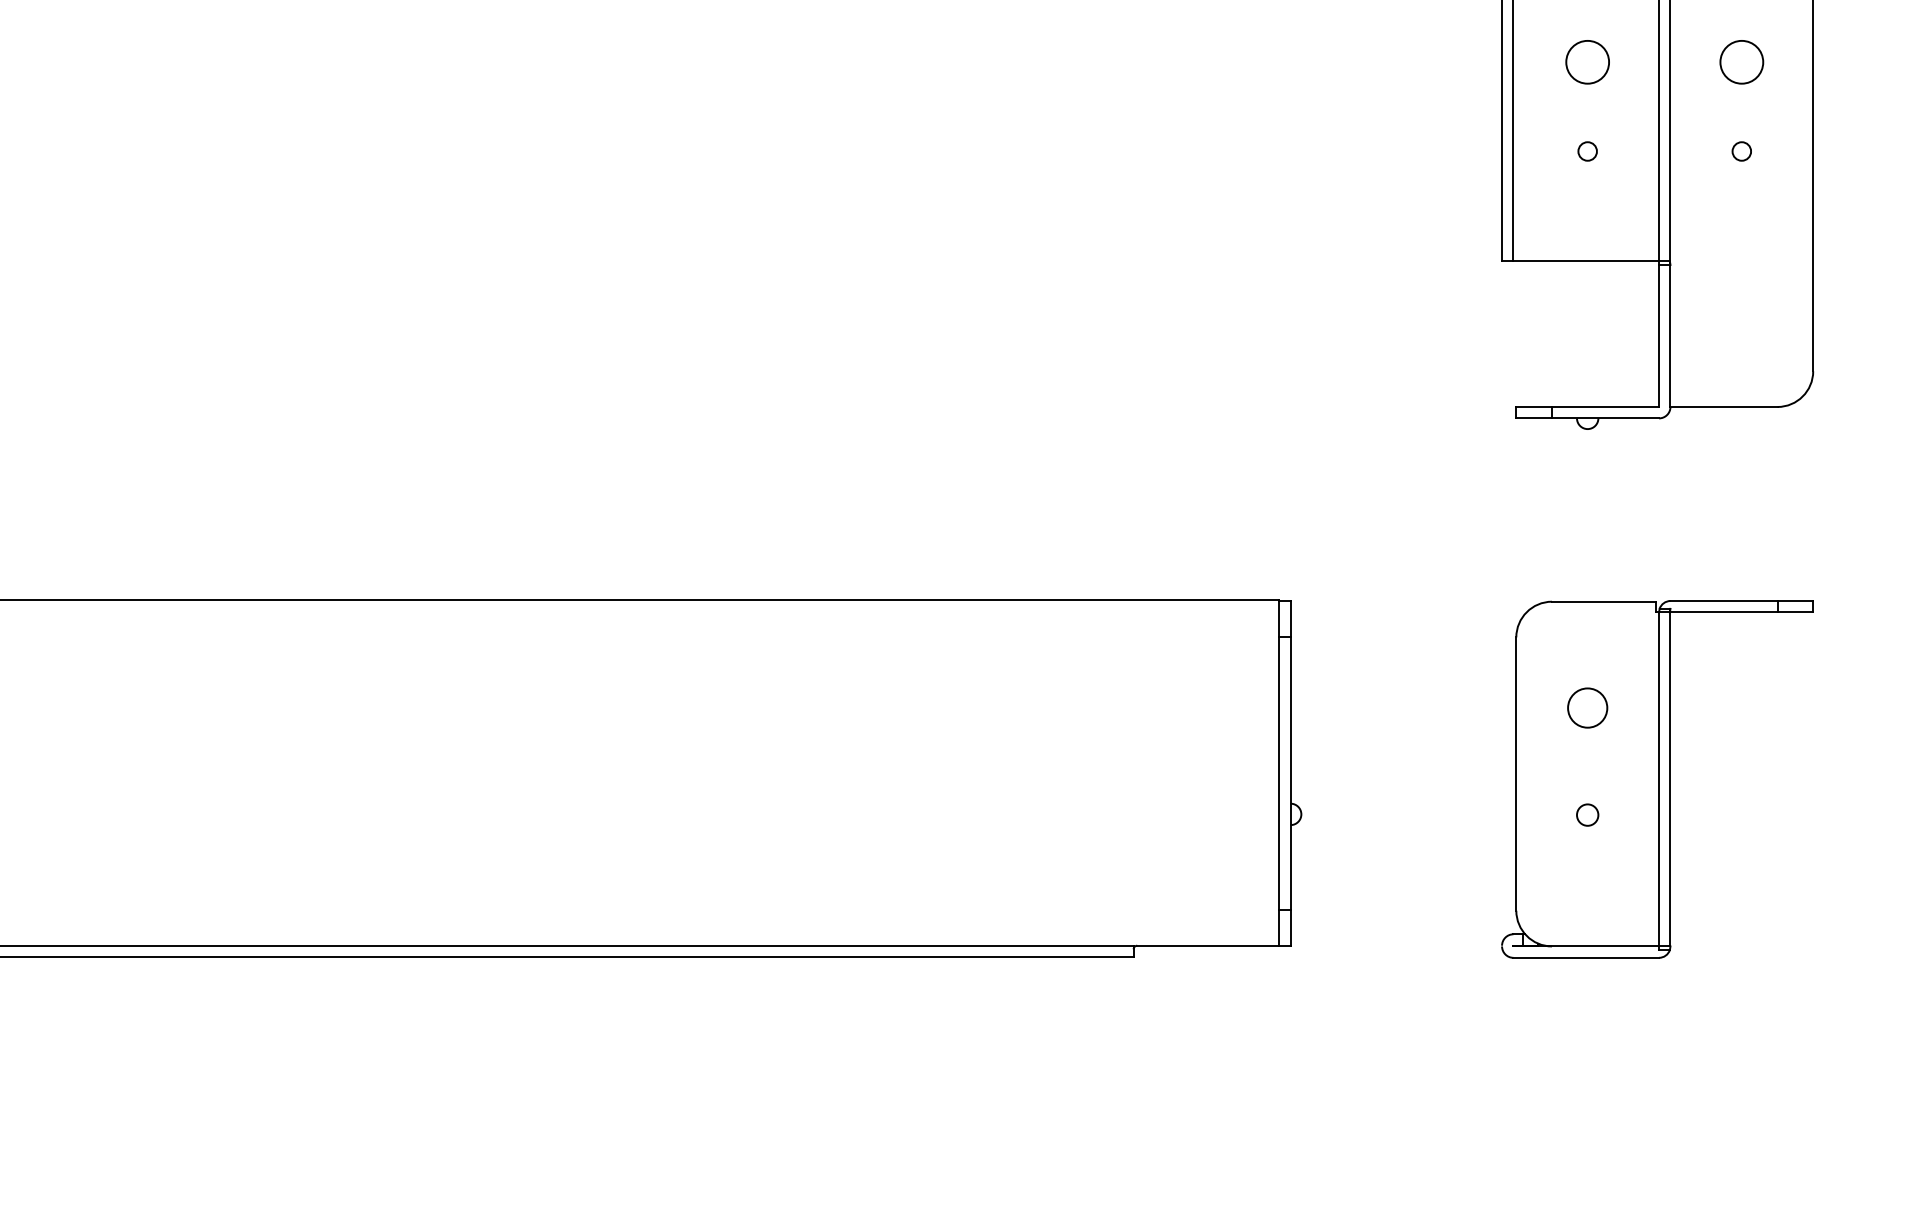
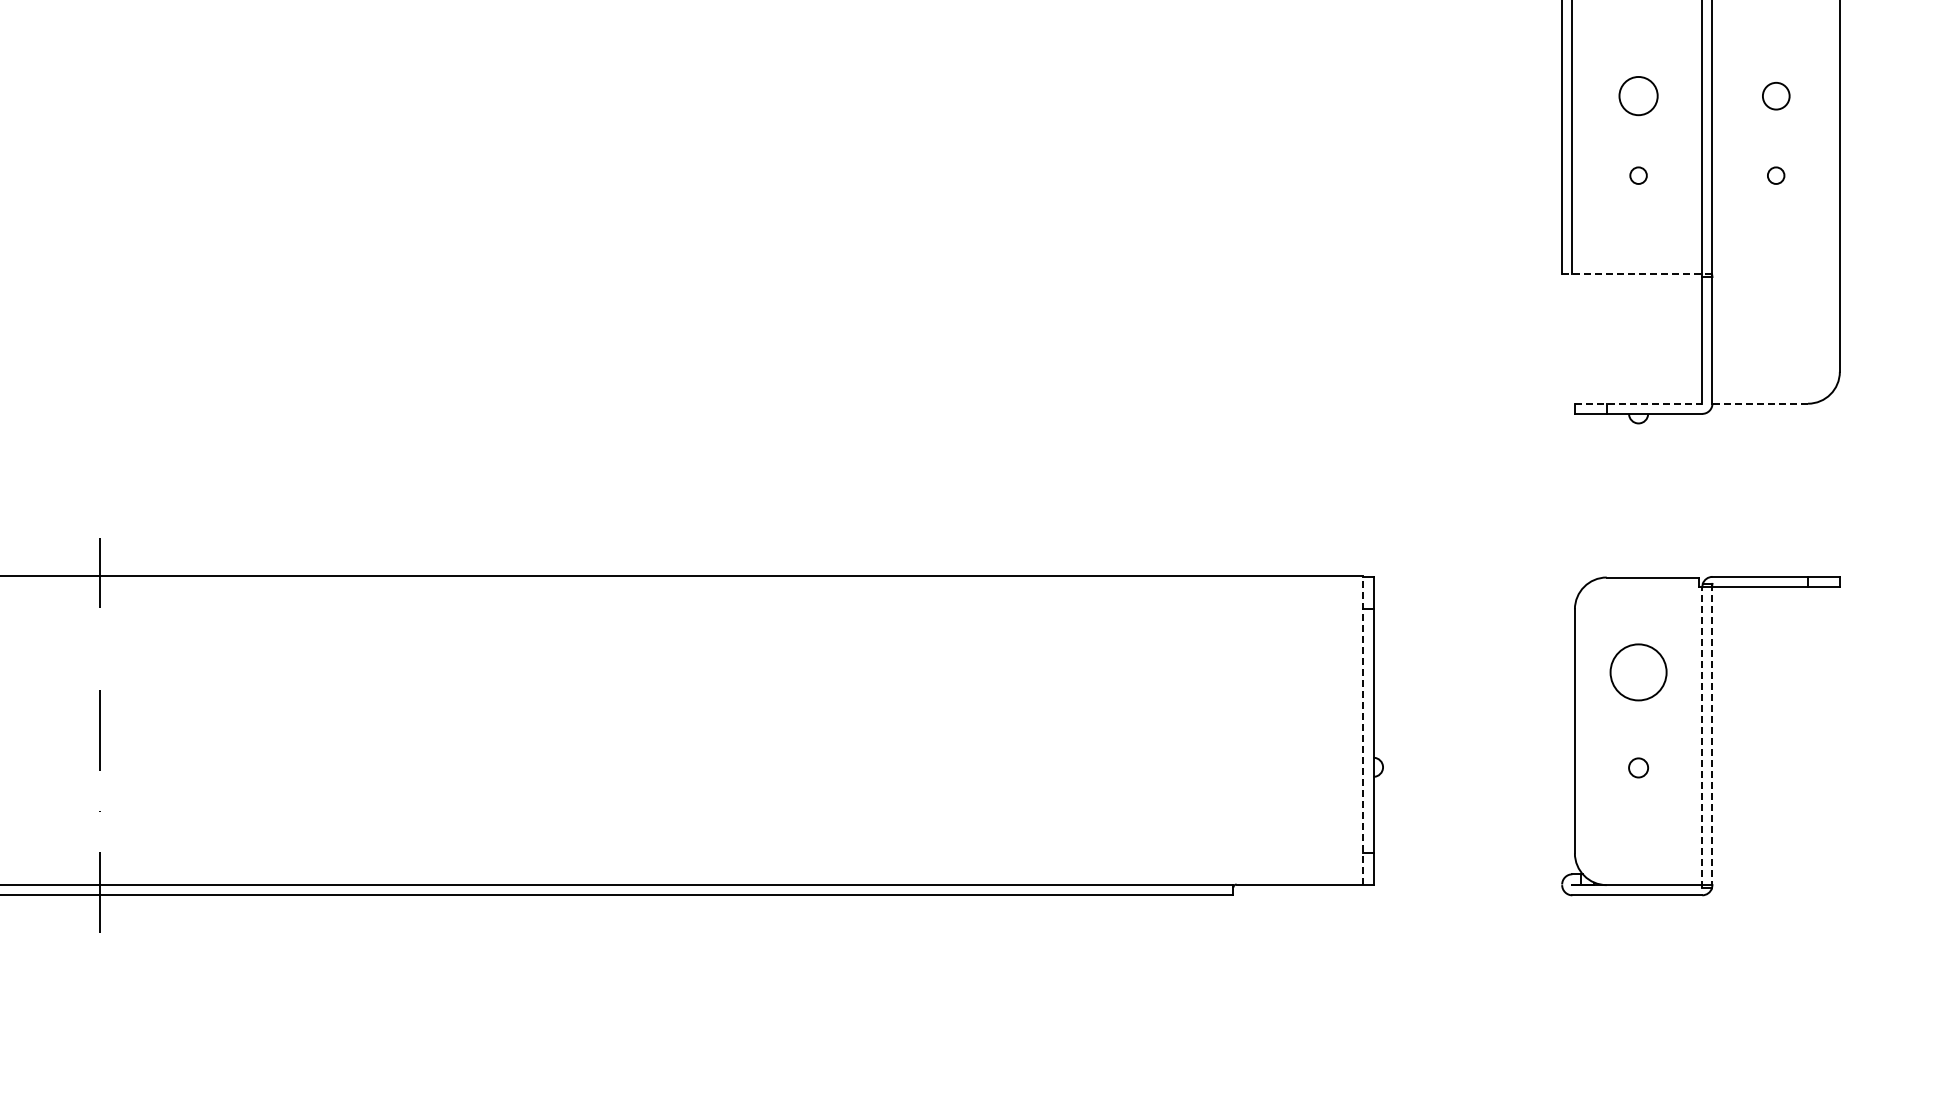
circle: (1742, 62) -> (1776, 96), size x0.7
line: (1586, 261) -> (1637, 273), solid -> dashed
line: (1587, 406) -> (1638, 403), solid -> dashed
line: (1724, 406) -> (1760, 403), solid -> dashed
circle: (1587, 707) -> (1638, 671), size x1.6
line: (1279, 772) -> (1363, 729), solid -> dashed
line: (1670, 777) -> (1712, 734), solid -> dashed
line: (1659, 780) -> (1702, 737), solid -> dashed

